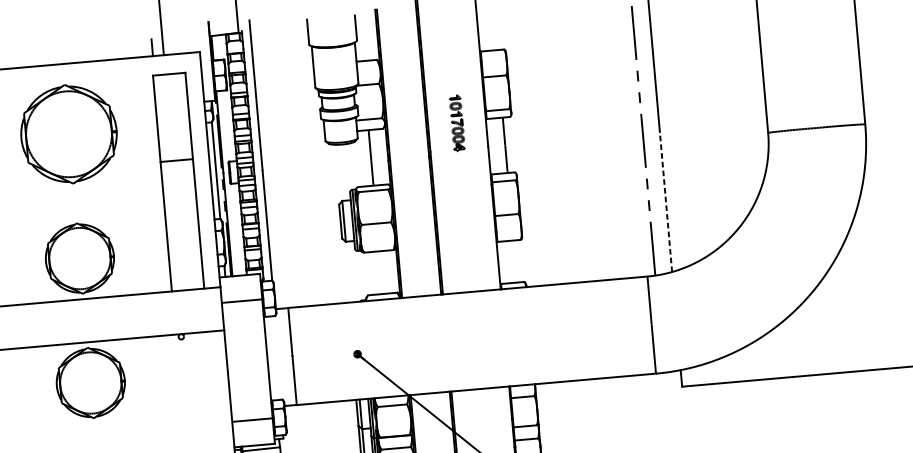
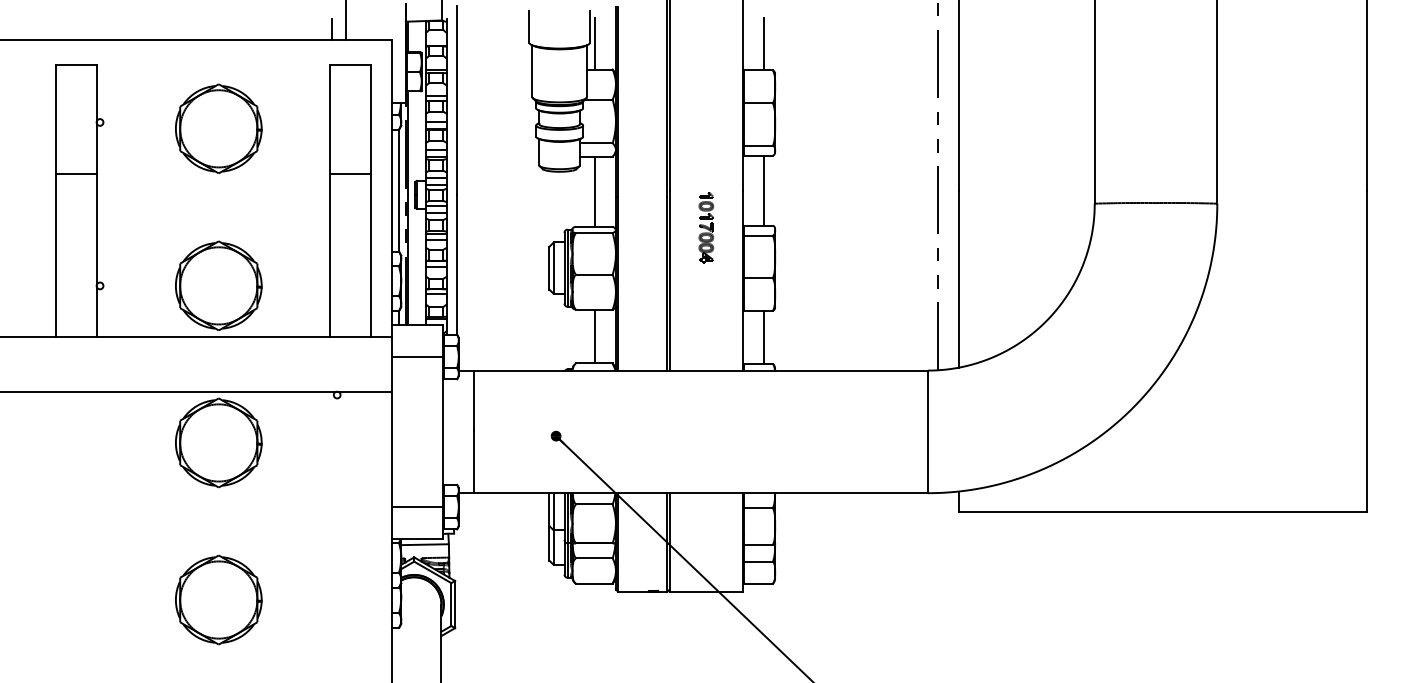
line: (494, 28) -> (763, 43), added
line: (360, 39) -> (594, 42), added
part: (457, 123) -> (706, 227), moved
part: (68, 133) -> (218, 128), size x0.71
line: (666, 201) -> (959, 278), dashed -> solid
line: (514, 260) -> (763, 336), added
line: (381, 272) -> (594, 336), added

